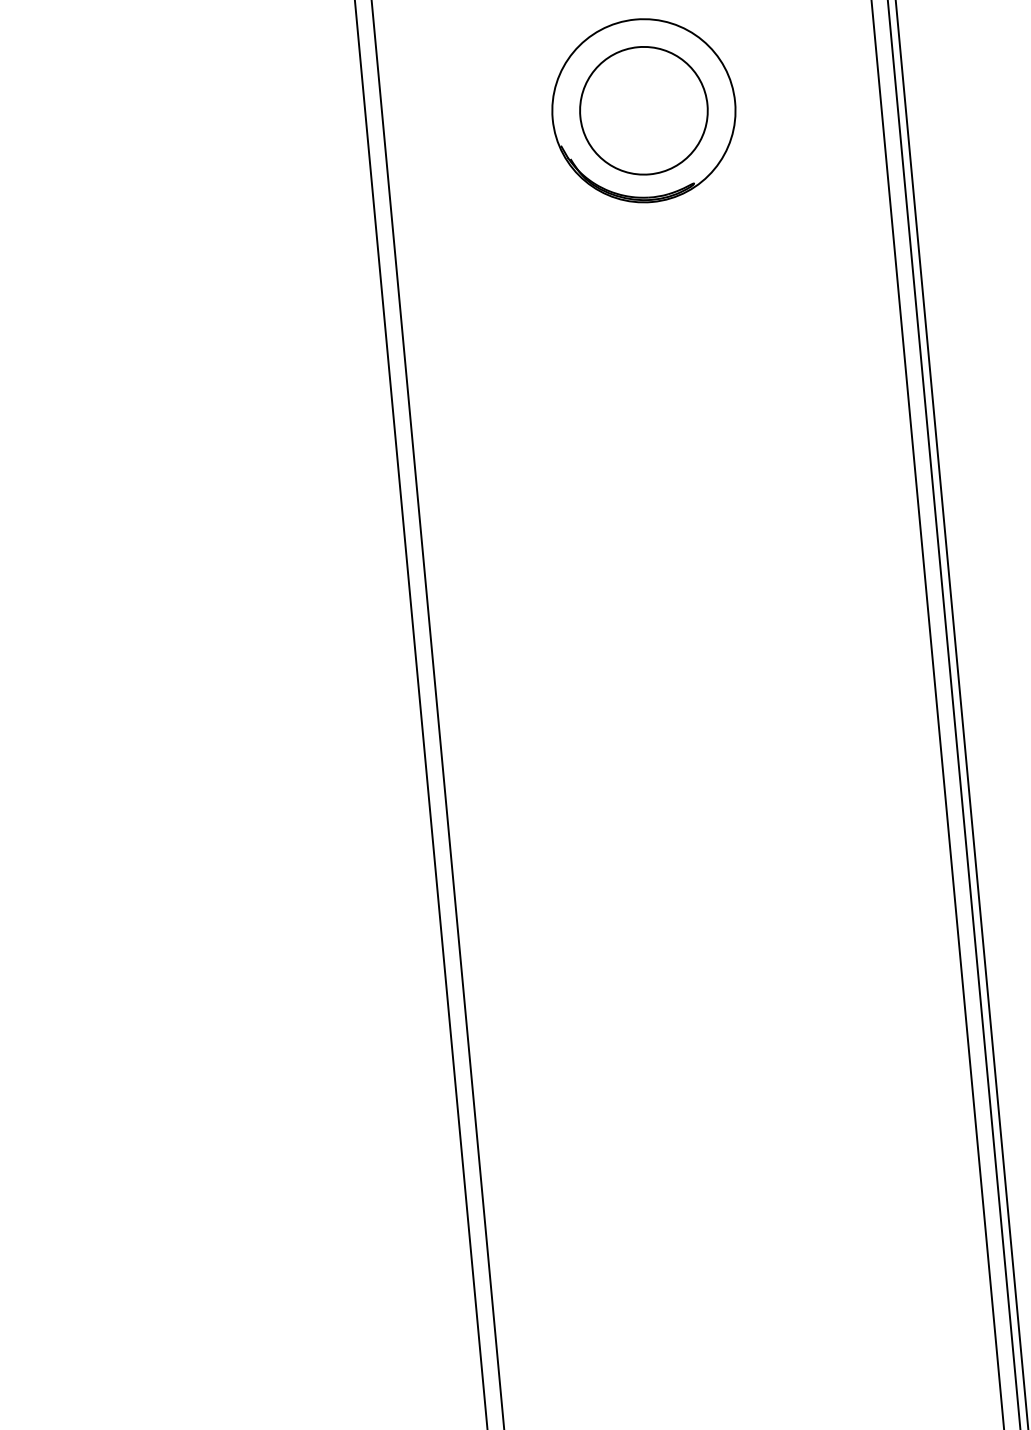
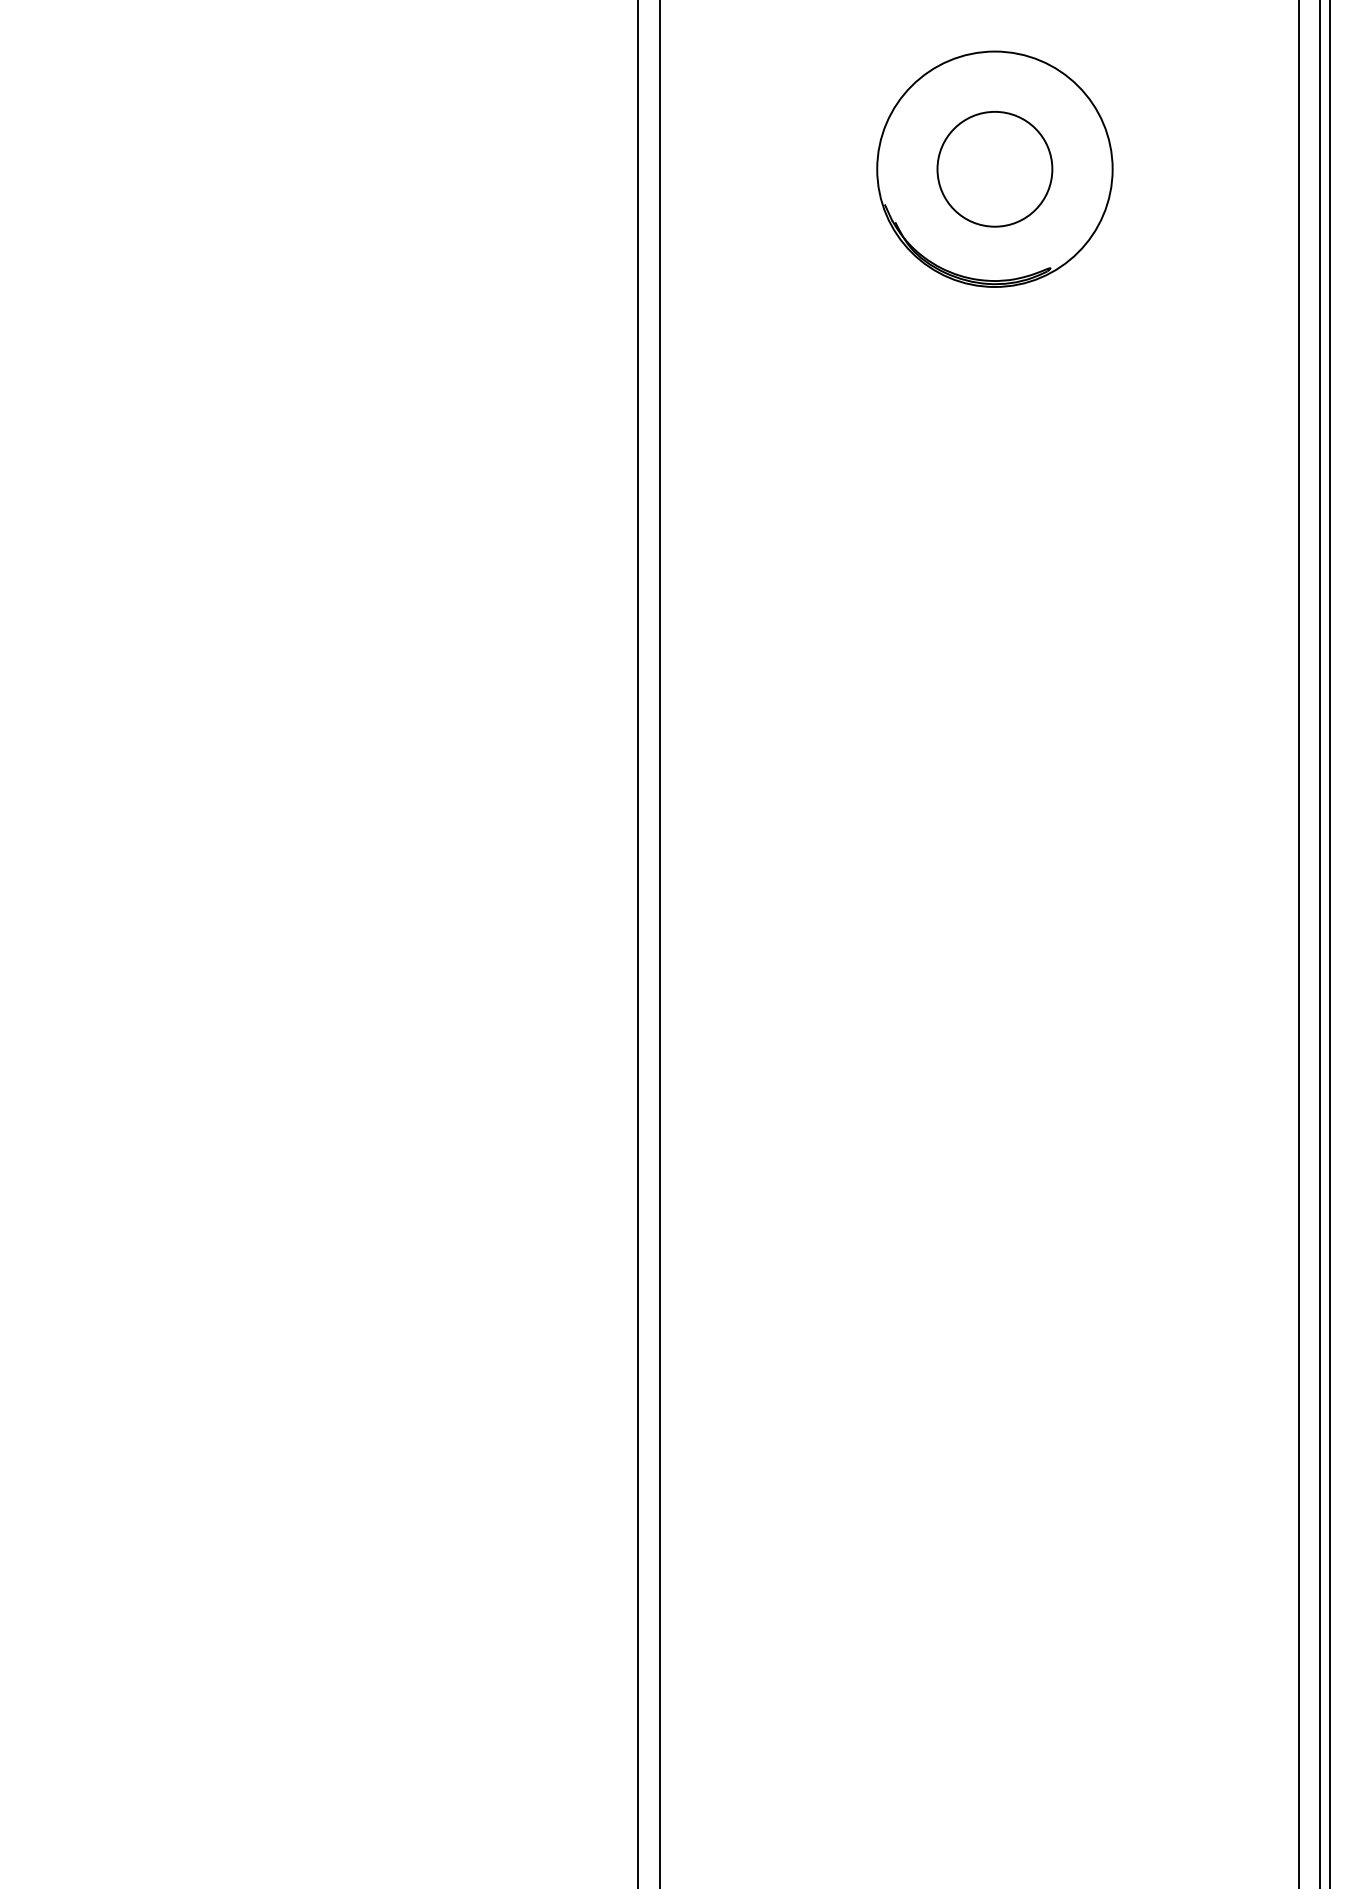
circle: (643, 110) -> (994, 169), size x0.7

